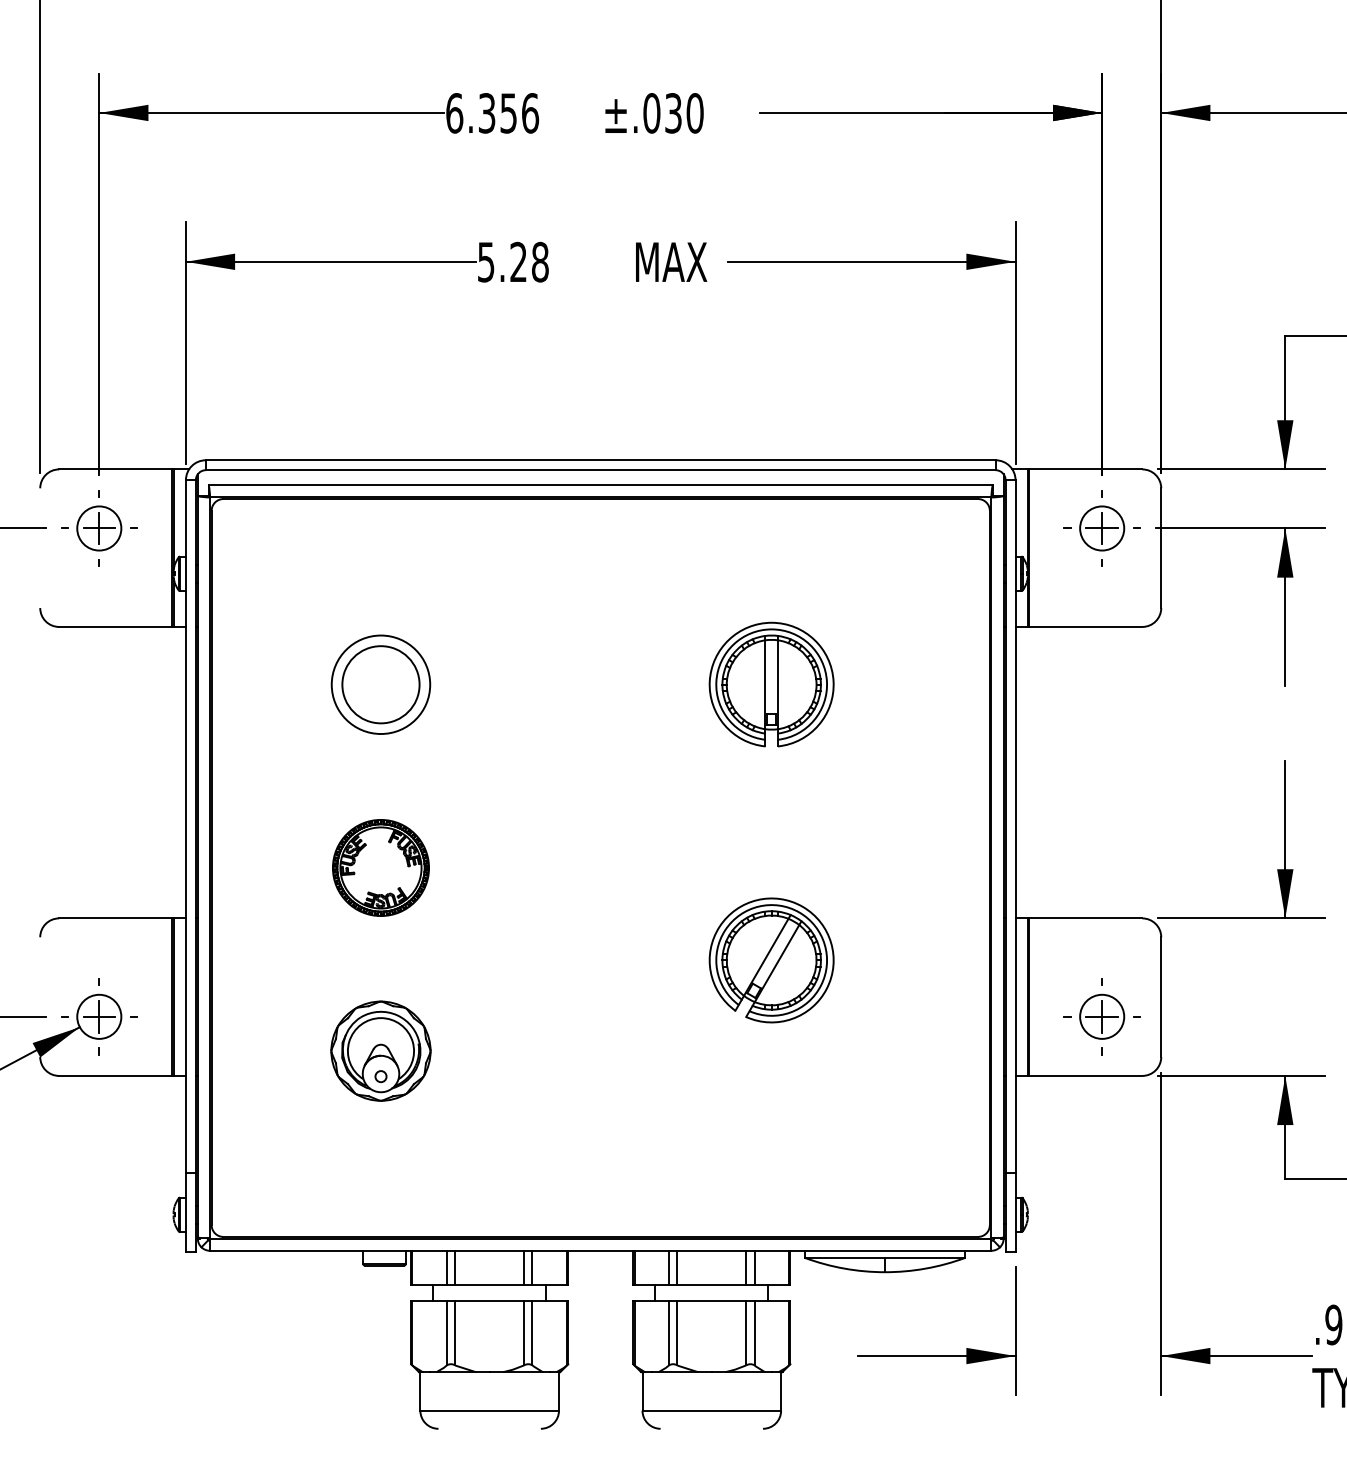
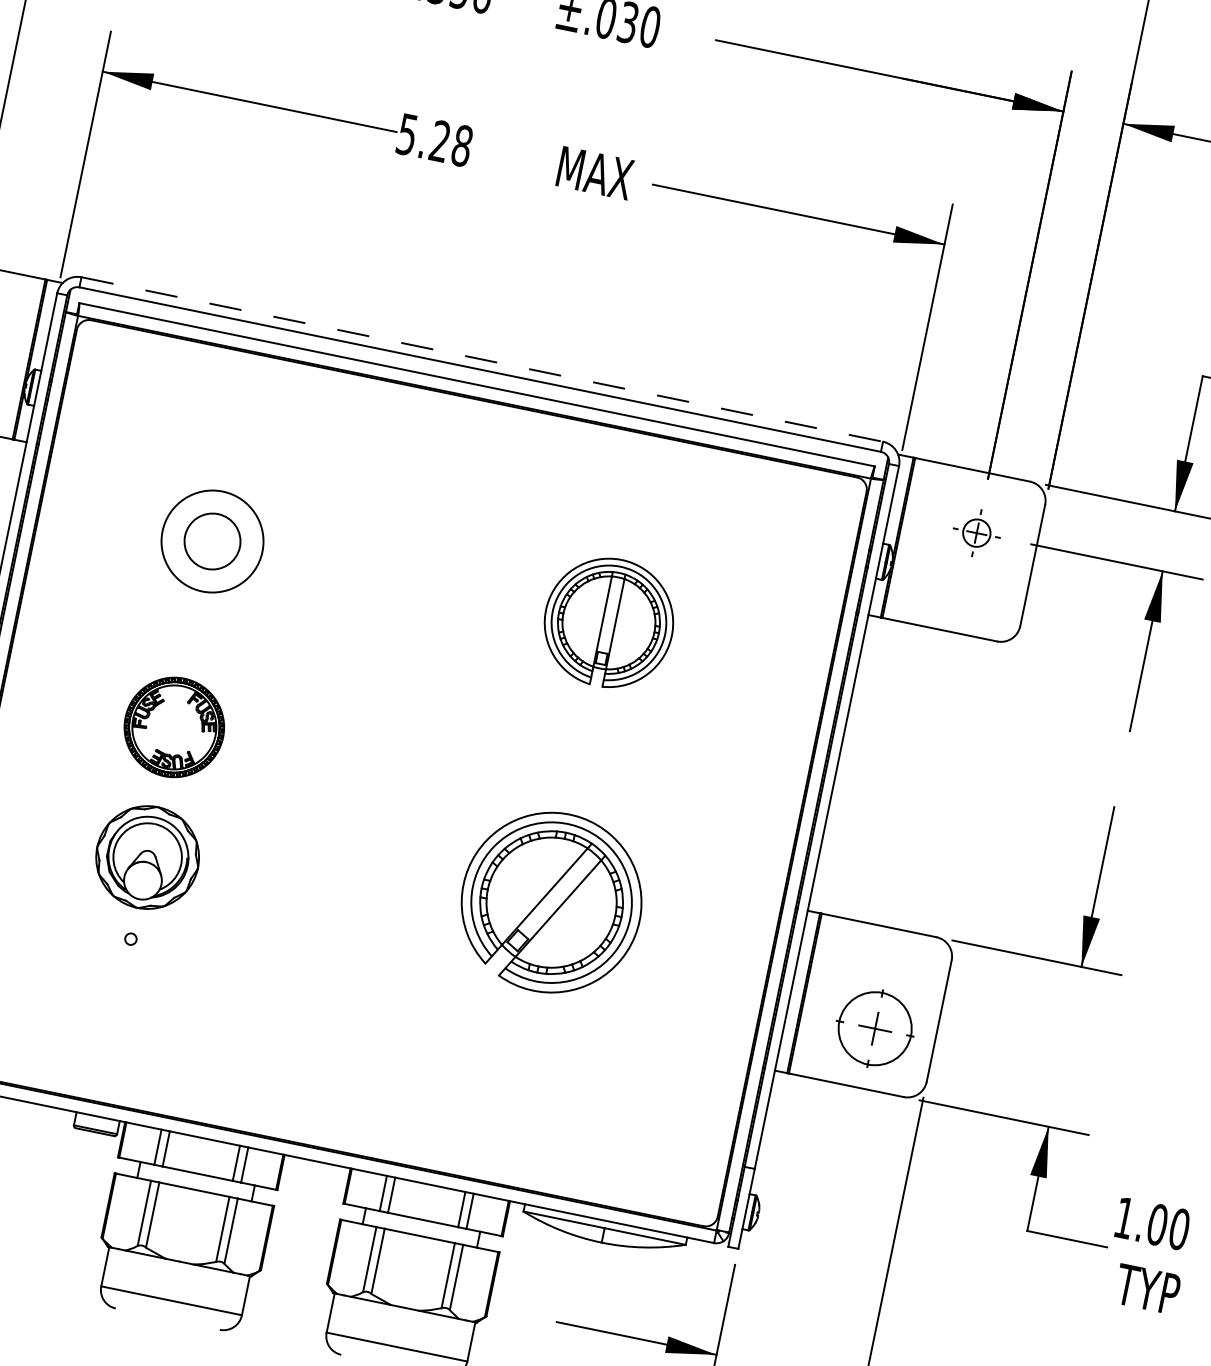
line: (600, 460) -> (481, 359), solid -> dashed
part: (1101, 528) -> (976, 533), size x0.6
circle: (380, 684) -> (212, 541), size x0.7
part: (771, 960) -> (551, 902), size x1.4
circle: (1102, 1016) -> (875, 1028), size x1.6
part: (380, 1050) -> (147, 856), moved

